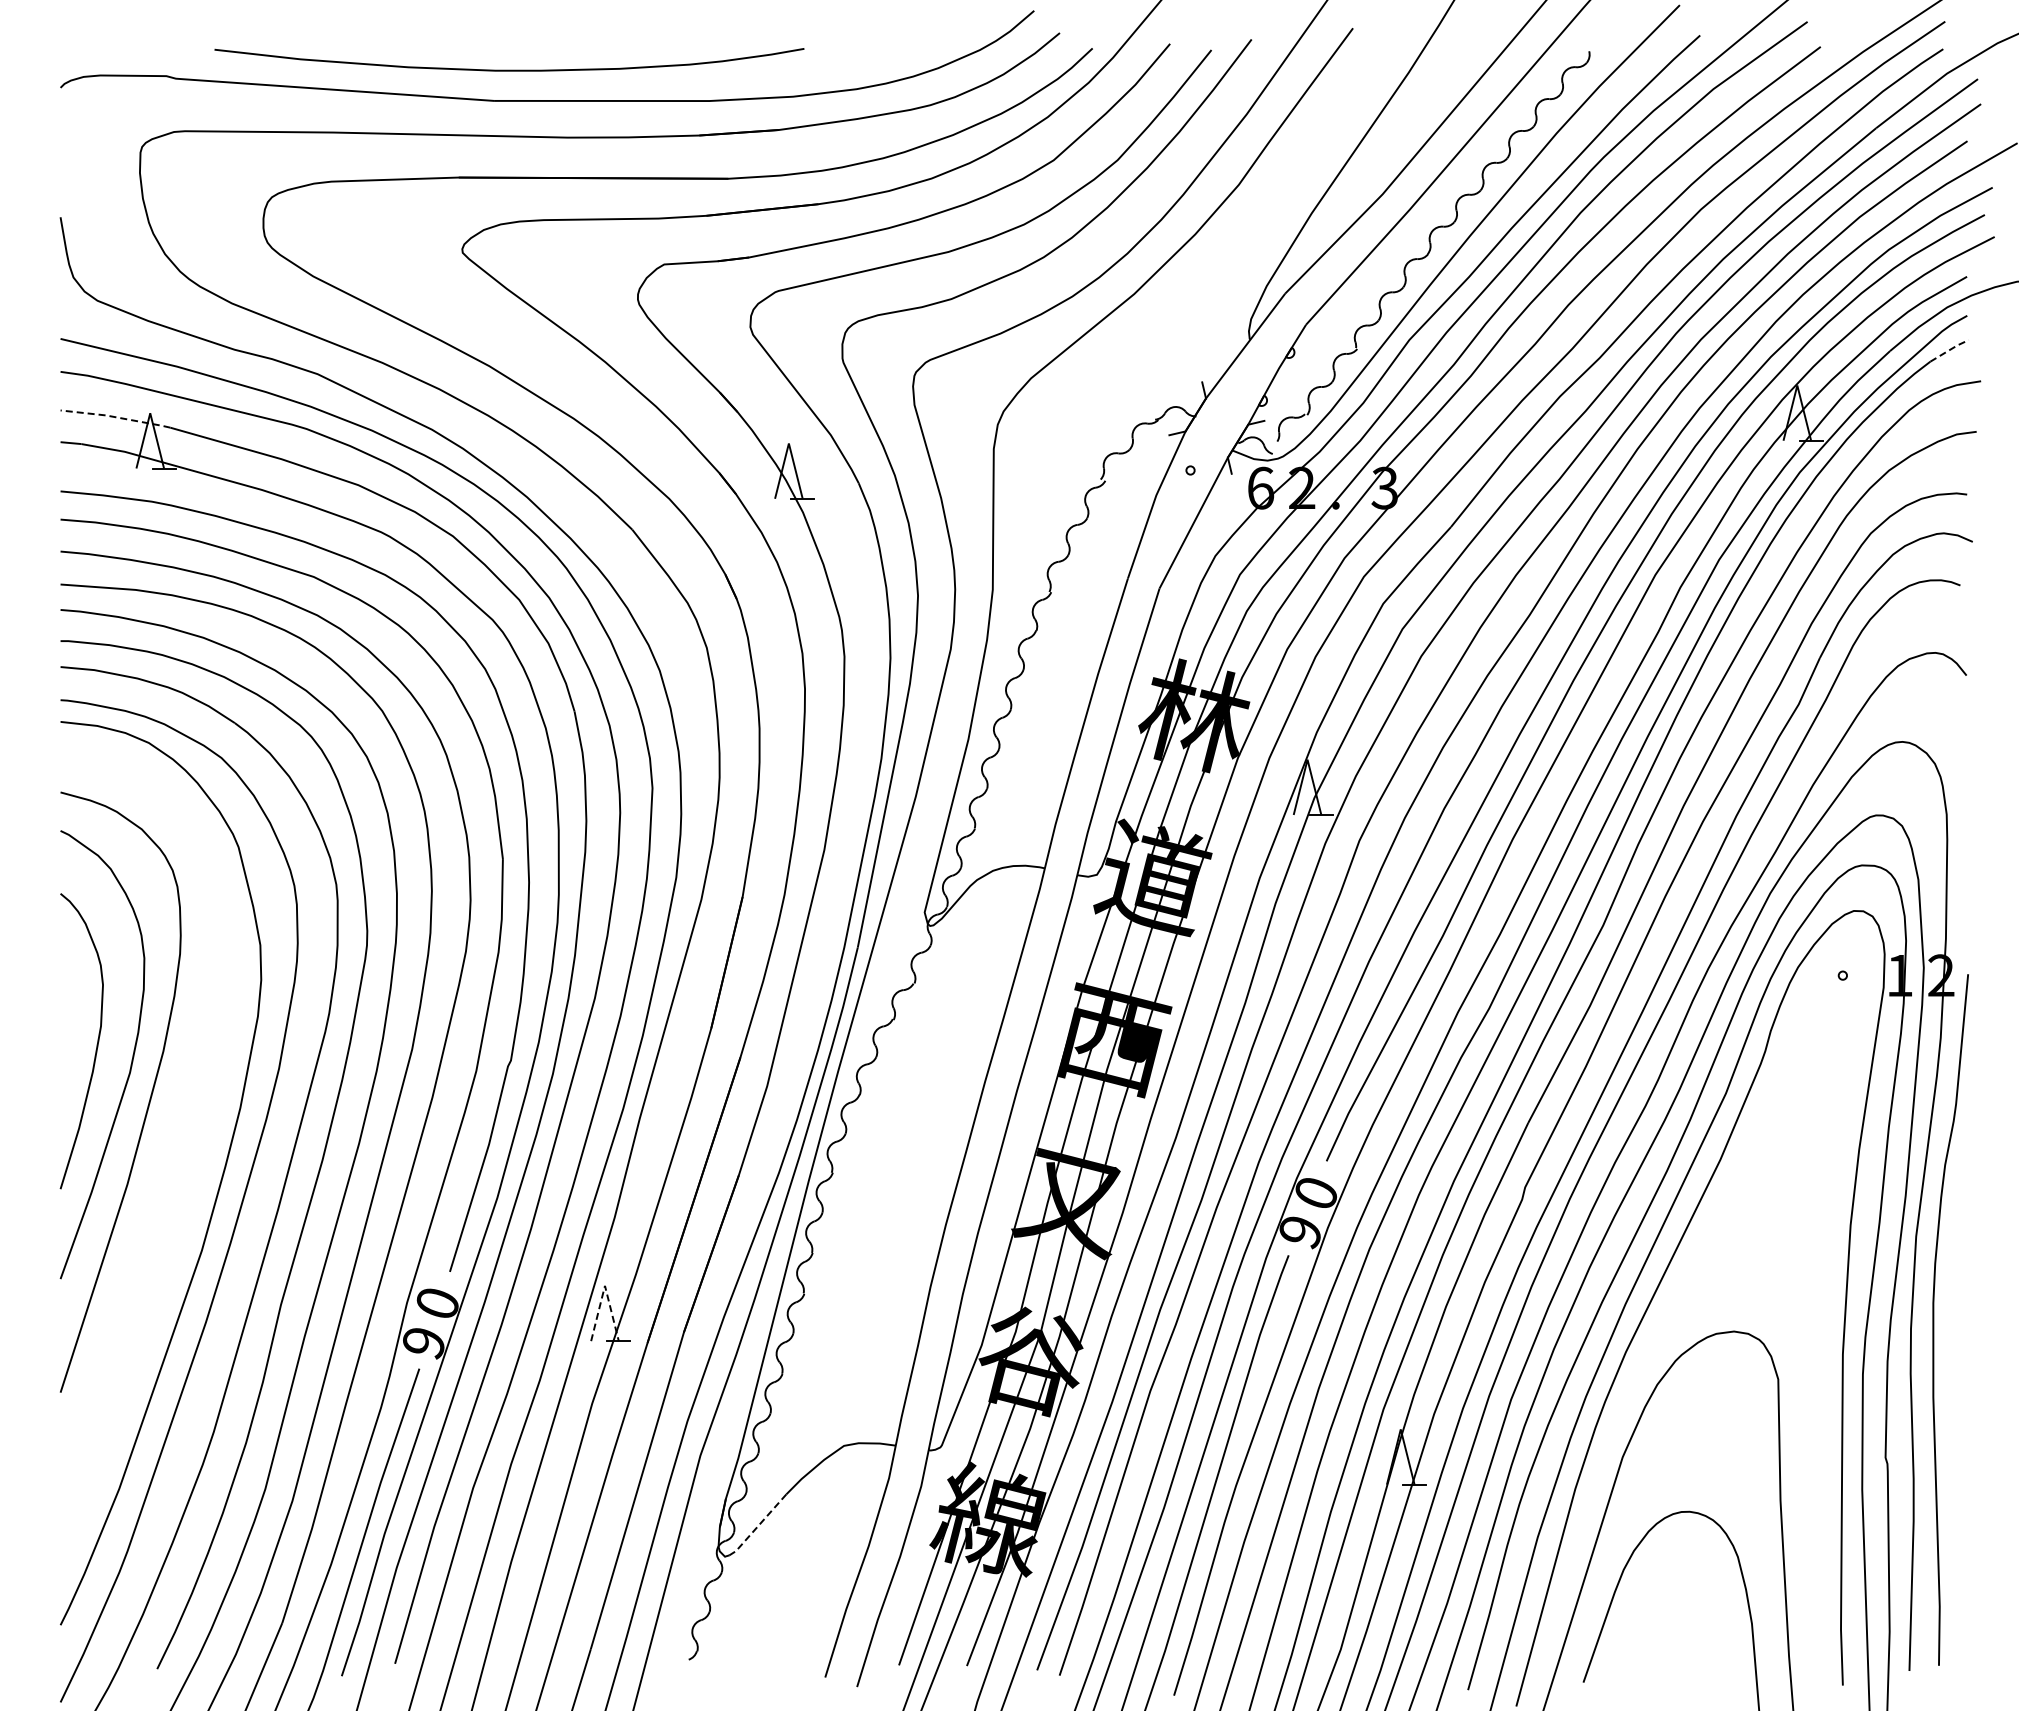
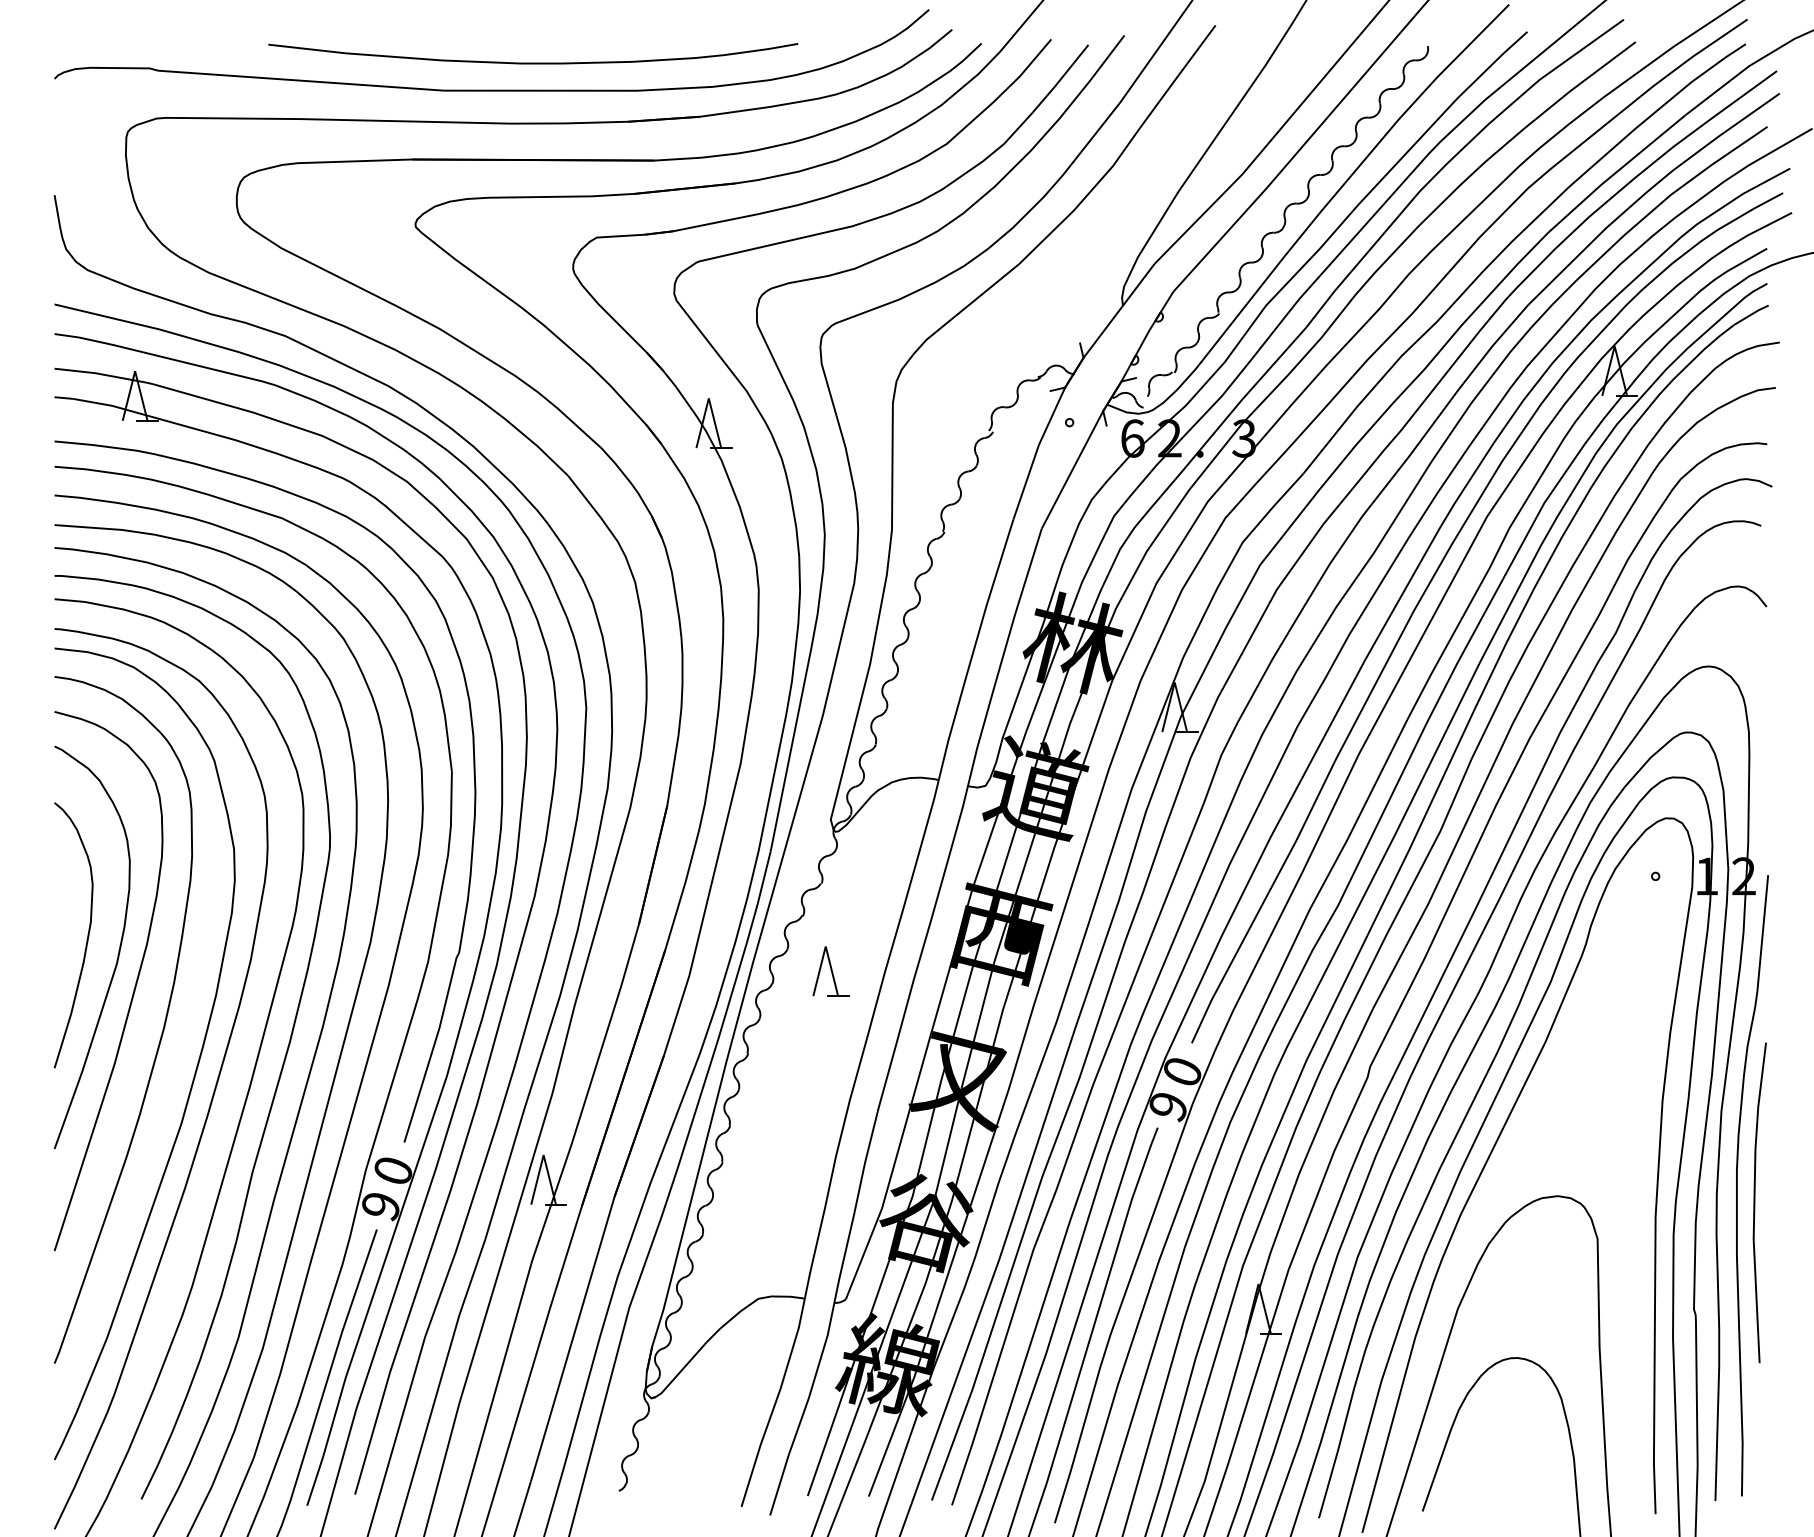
curve: (509, 69) -> (533, 62), moved
line: (1949, 350) -> (1751, 314), dashed -> solid
line: (115, 417) -> (103, 375), dashed -> solid
part: (924, 1081) -> (830, 971), added
curve: (179, 1150) -> (161, 1033), added
line: (604, 1285) -> (543, 1154), dashed -> solid
line: (1953, 1338) -> (1754, 1202), added
line: (755, 1528) -> (678, 1373), dashed -> solid

